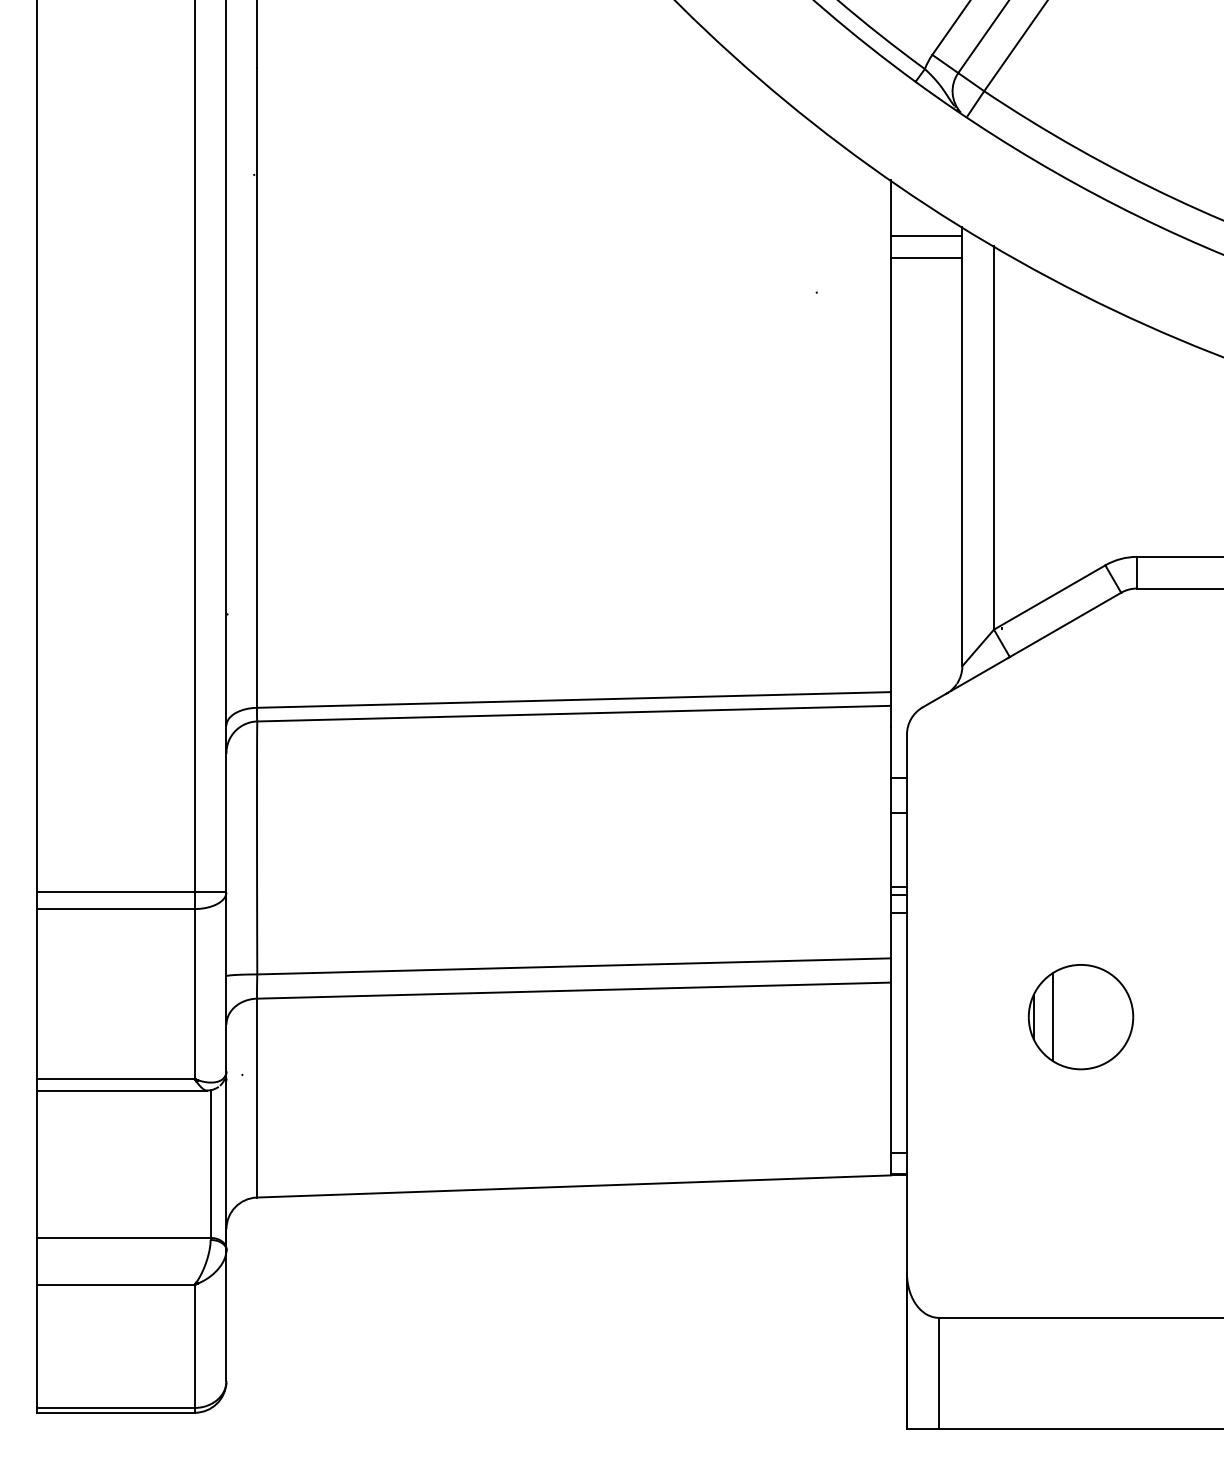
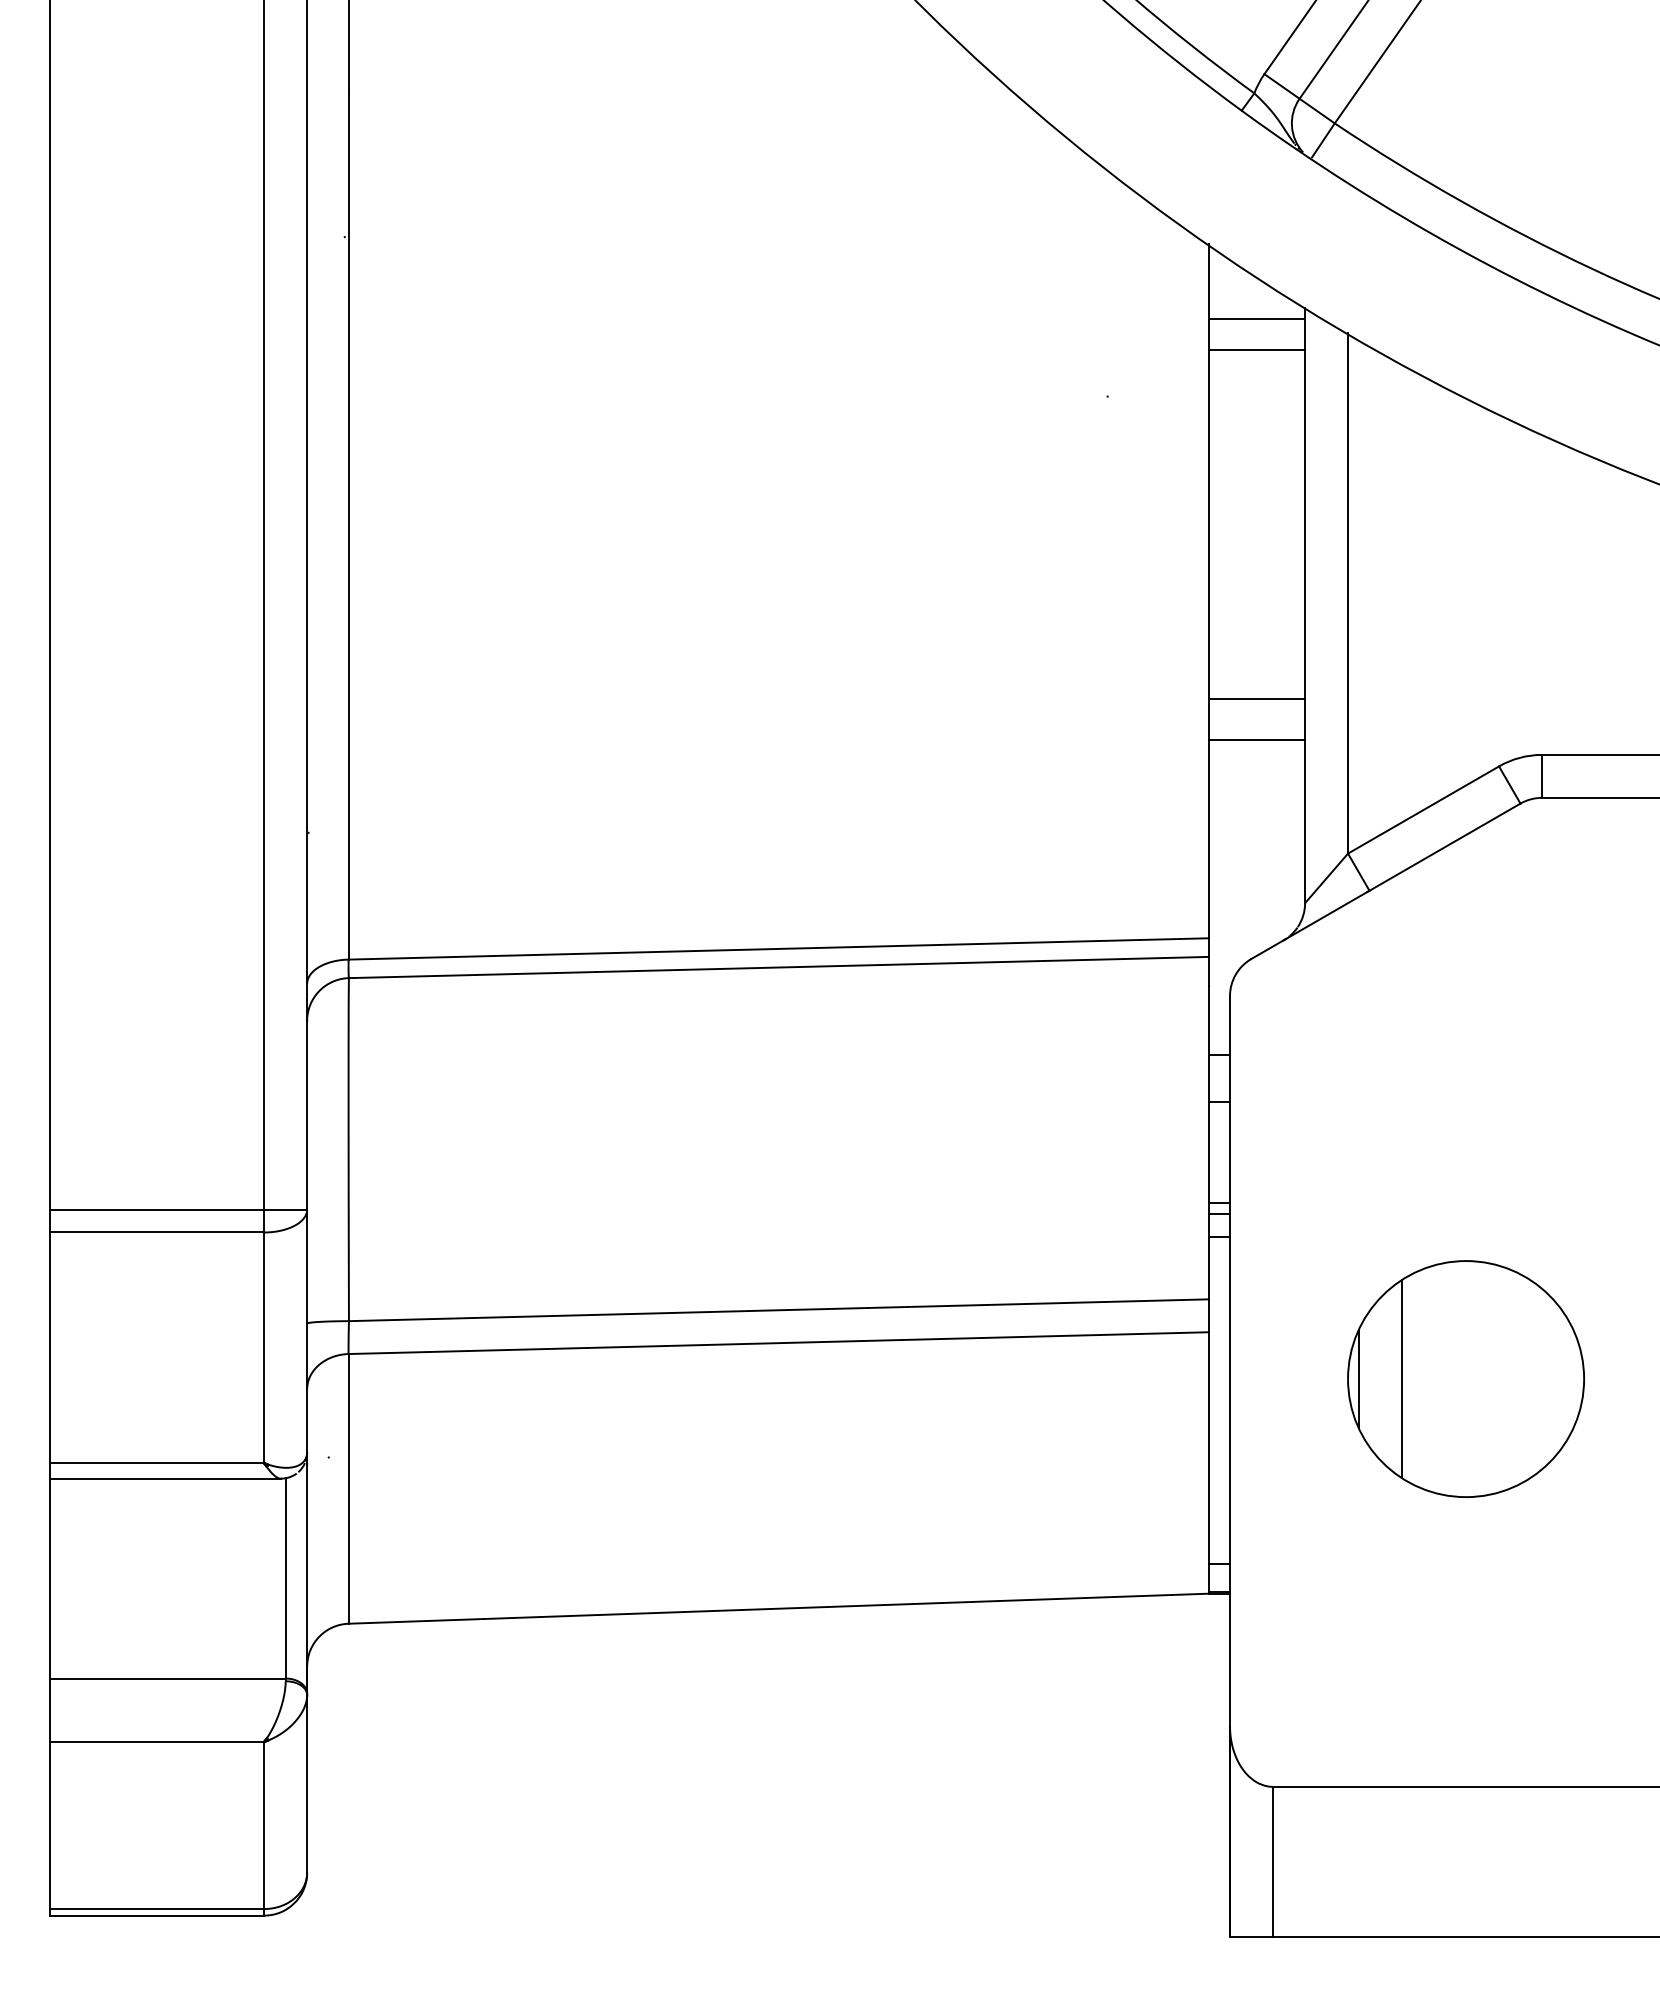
line: (926, 516) -> (1256, 699), added
line: (926, 546) -> (1256, 740), added
part: (1080, 1016) -> (1465, 1378), size x1.67

